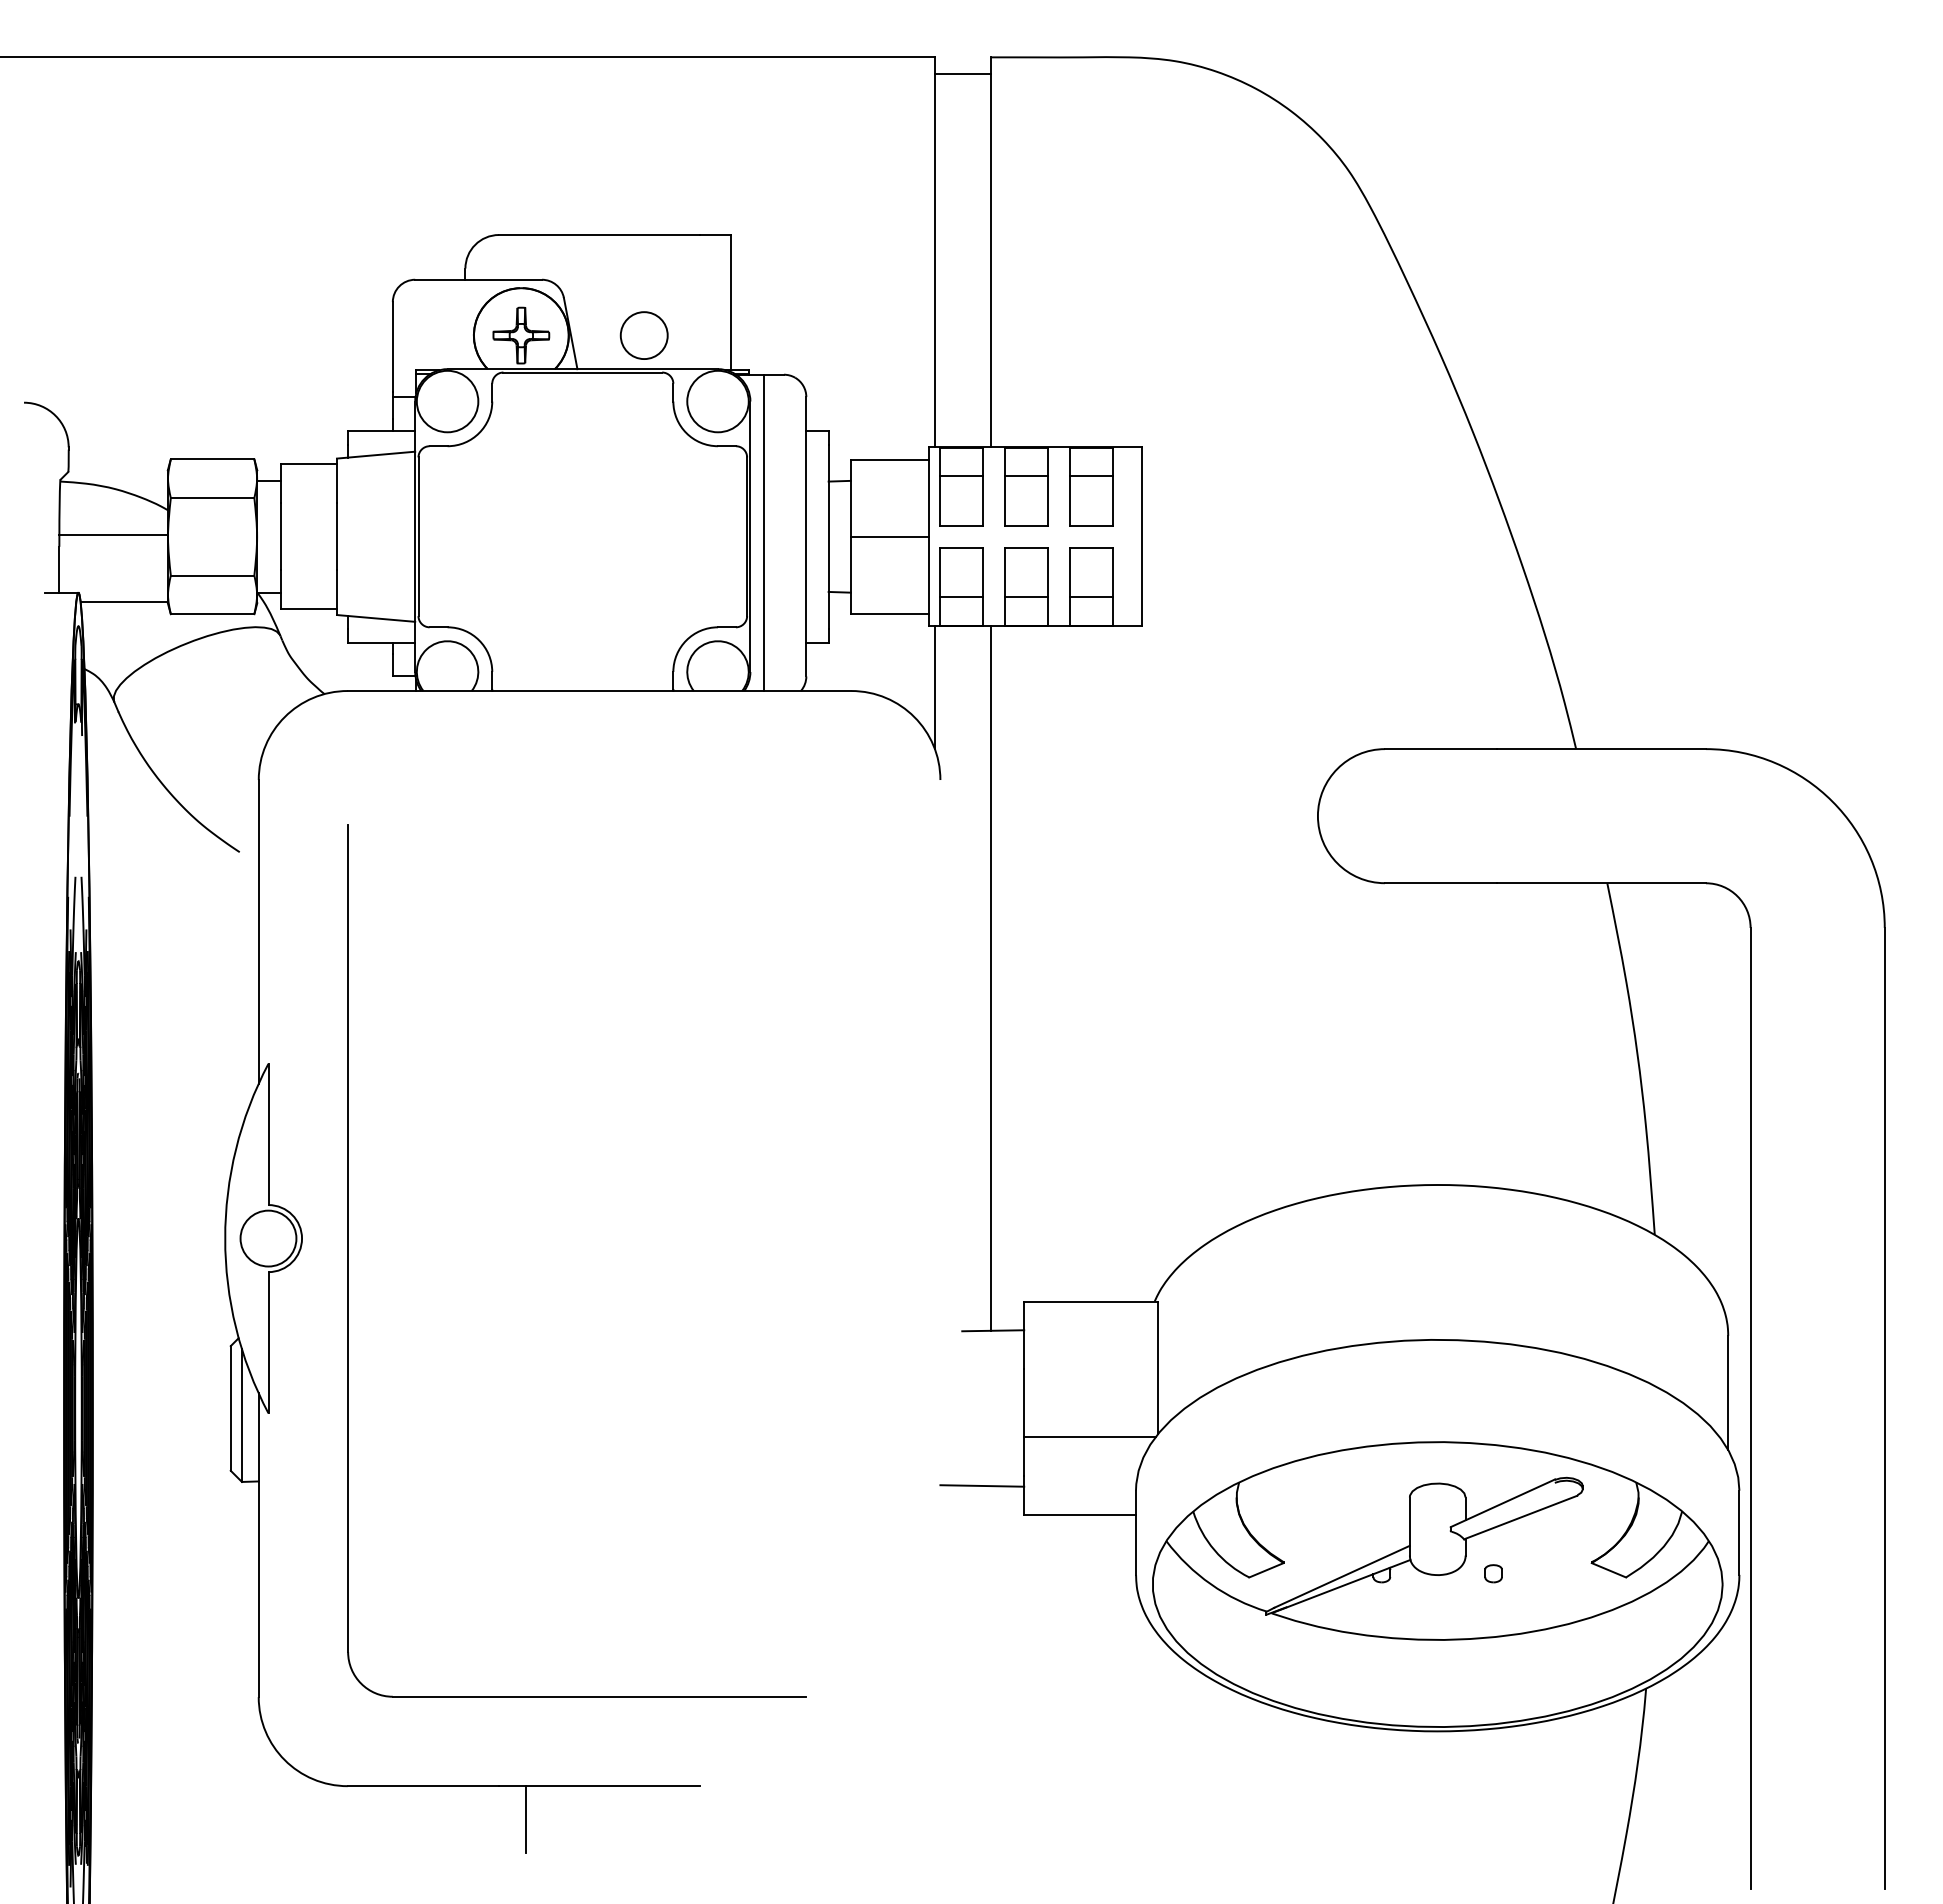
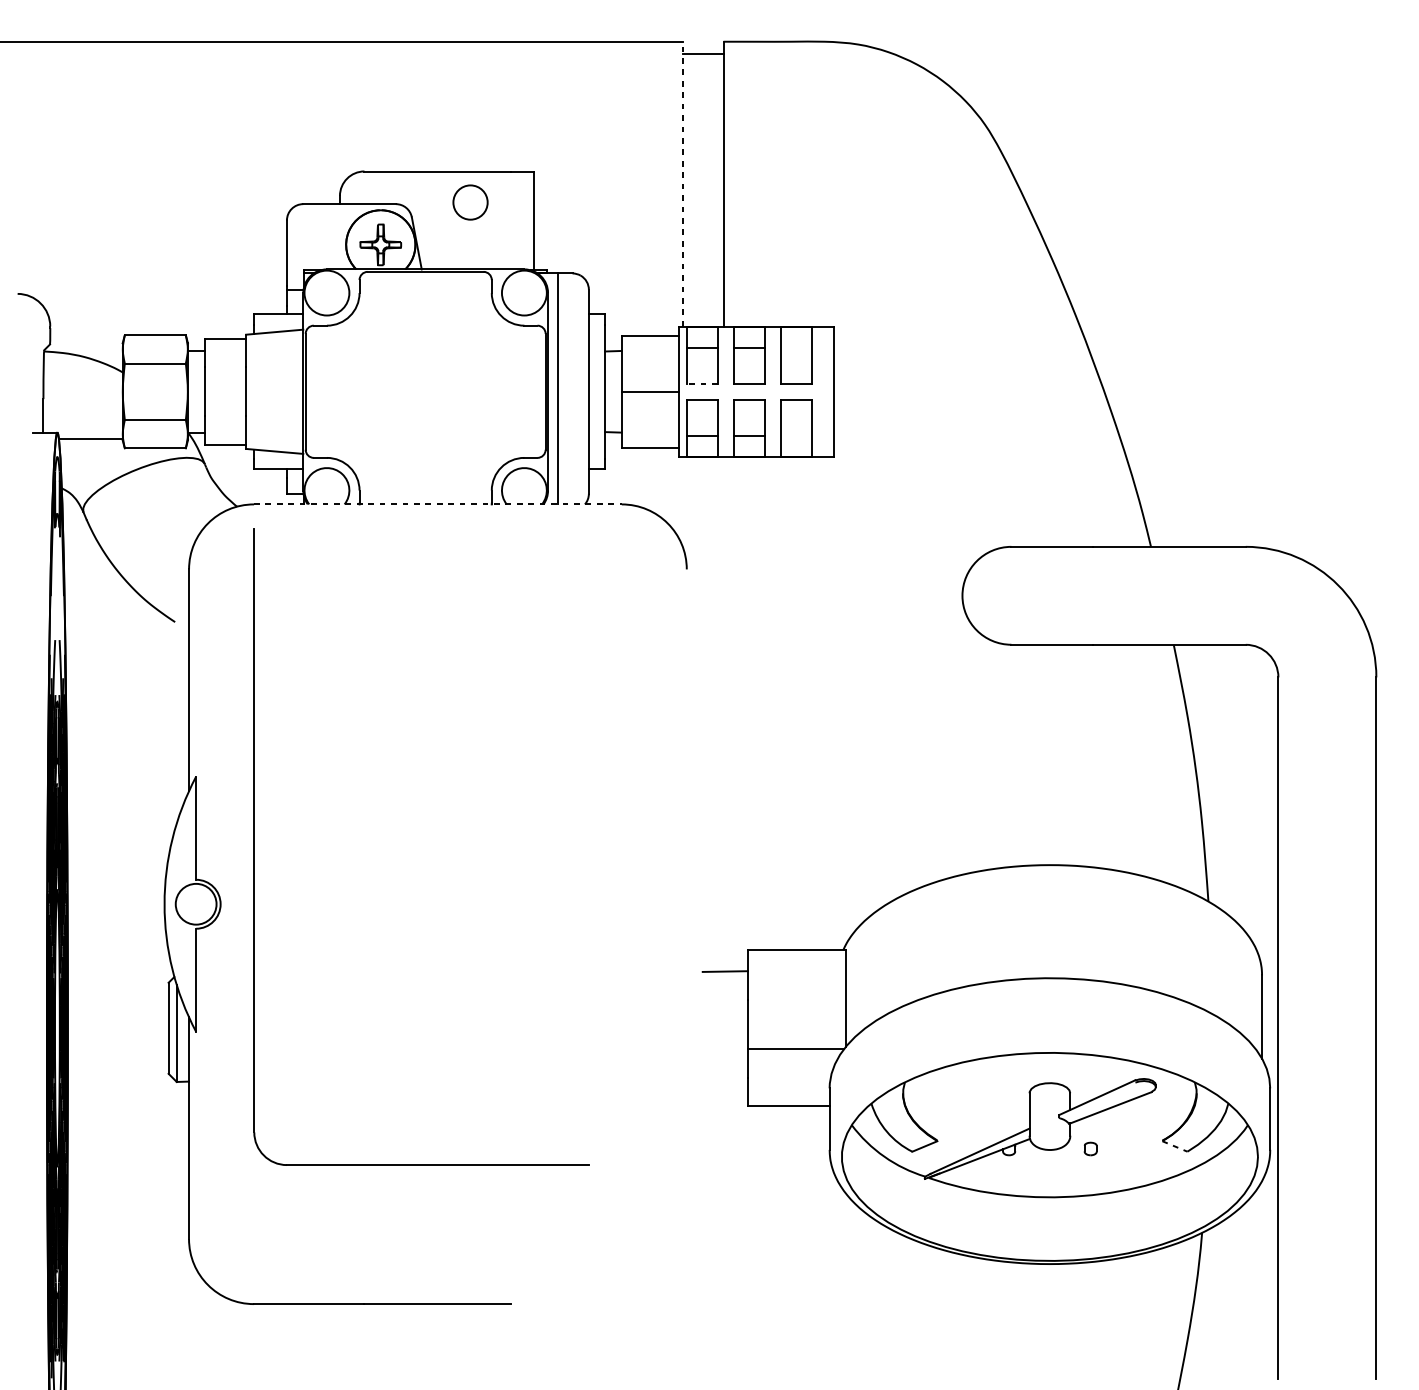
line: (934, 251) -> (682, 183), solid -> dashed
circle: (643, 335) -> (469, 202), moved
line: (1091, 476) -> (797, 347), removed
line: (961, 525) -> (702, 383), solid -> dashed
line: (113, 534) -> (82, 390), removed
line: (1091, 597) -> (797, 436), removed
line: (934, 687) -> (682, 501), removed
line: (599, 691) -> (437, 504), solid -> dashed
line: (990, 978) -> (723, 714), removed
part: (348, 1260) -> (254, 846), moved
line: (982, 1485) -> (717, 1084), removed
line: (1608, 1570) -> (1174, 1146), solid -> dashed
line: (526, 1819) -> (384, 1328), removed

